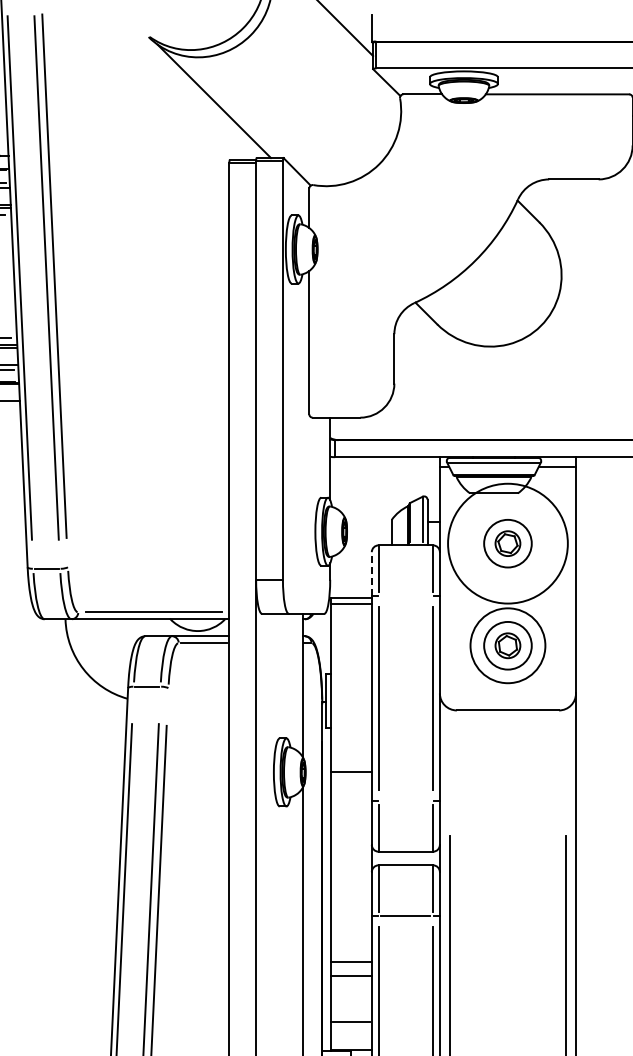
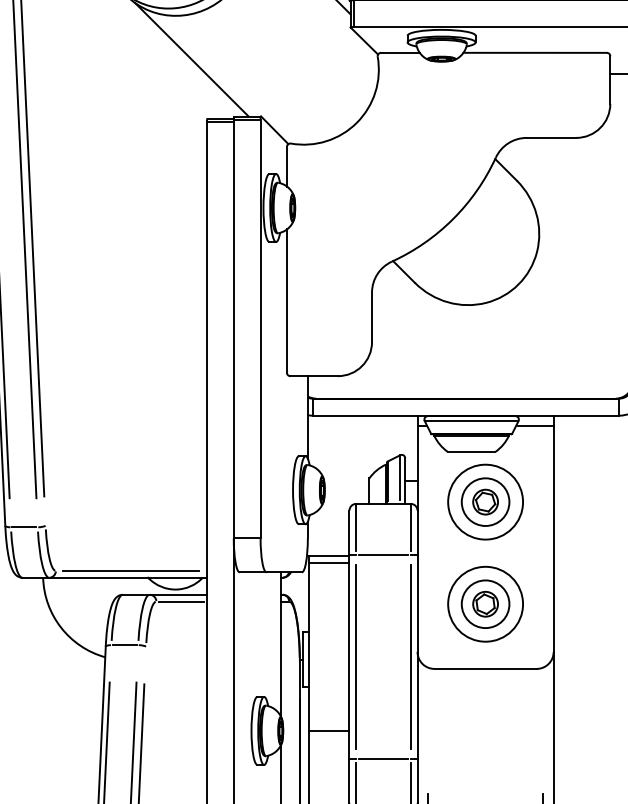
circle: (507, 543) -> (485, 501), size x0.62
line: (371, 573) -> (349, 531), dashed -> solid
line: (405, 596) -> (383, 554), added
line: (405, 800) -> (383, 758), added

